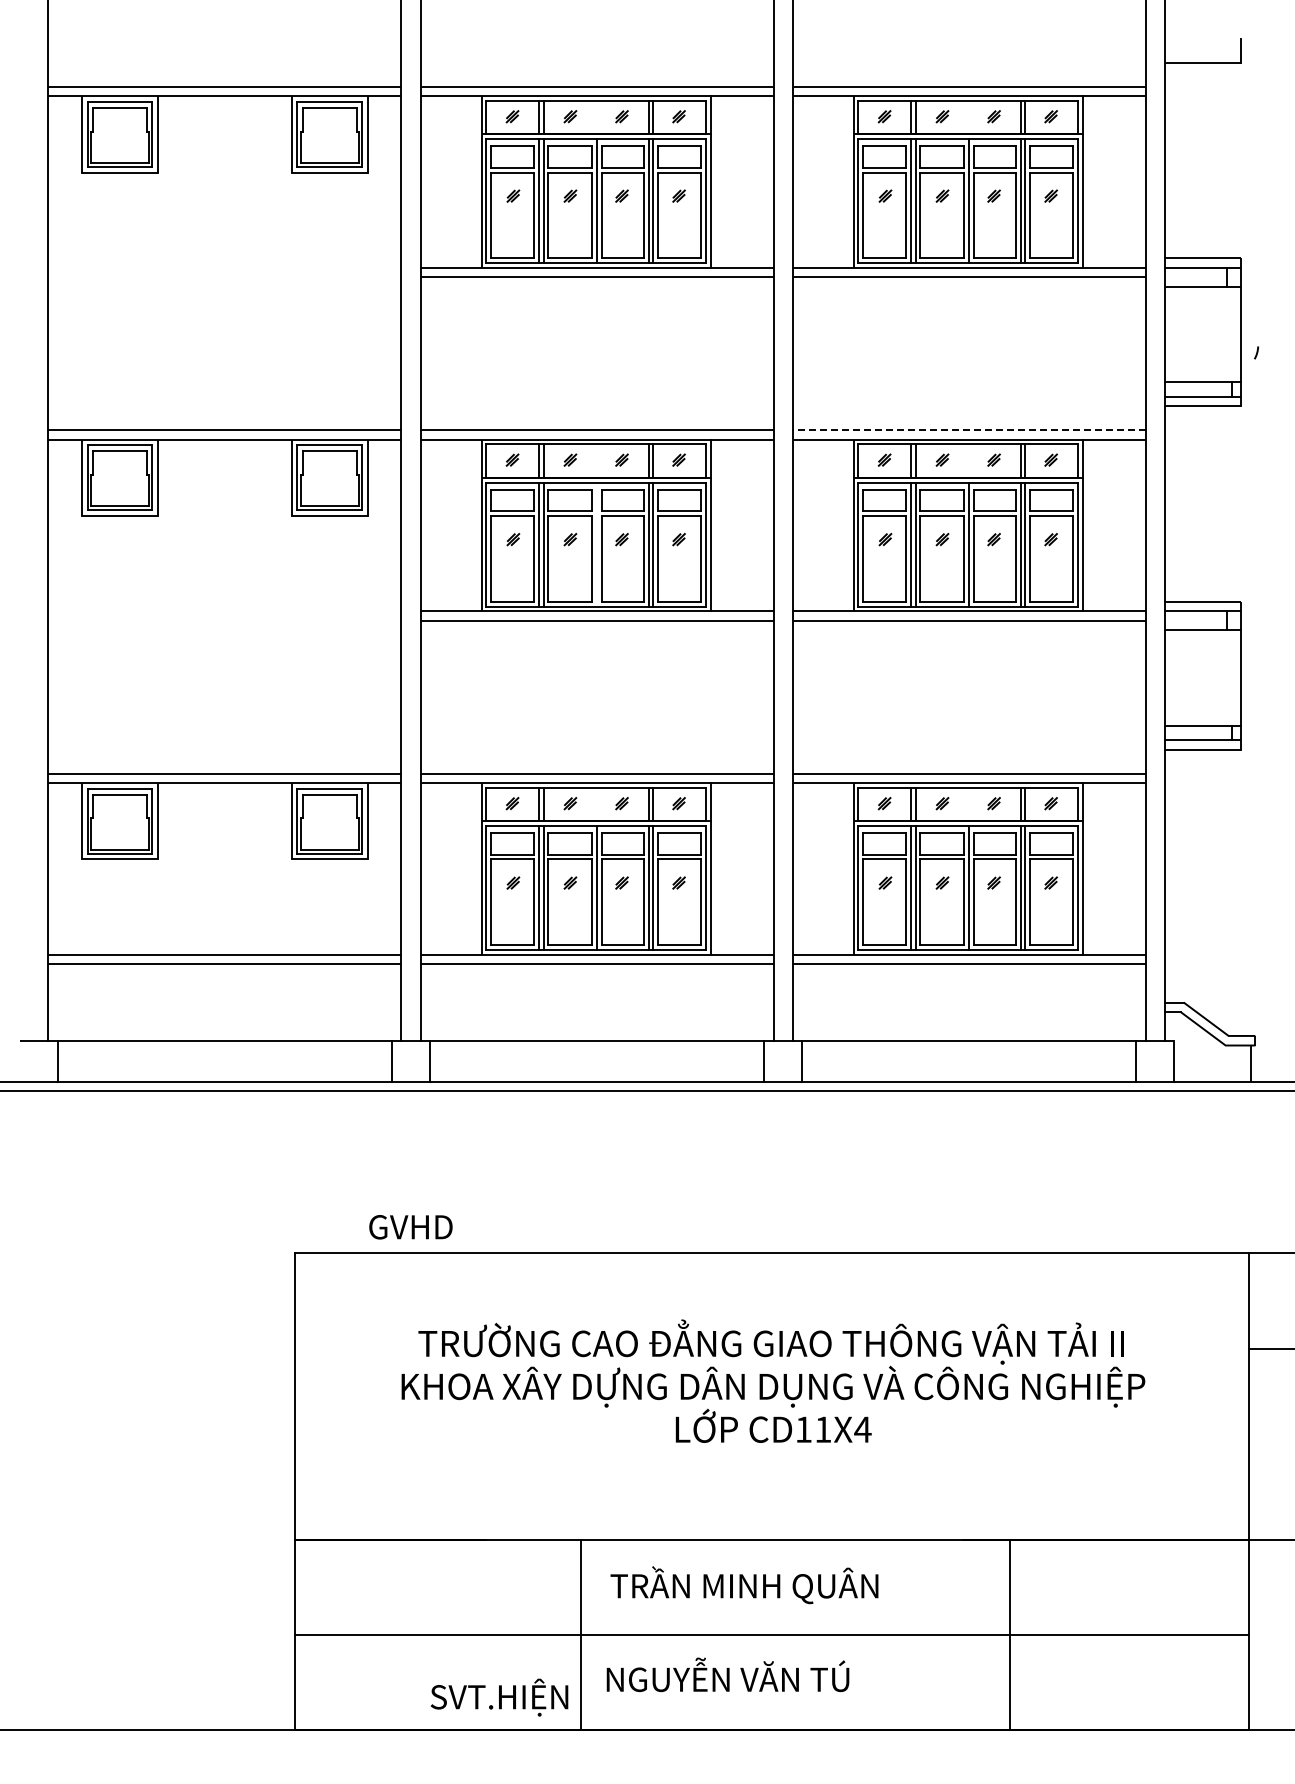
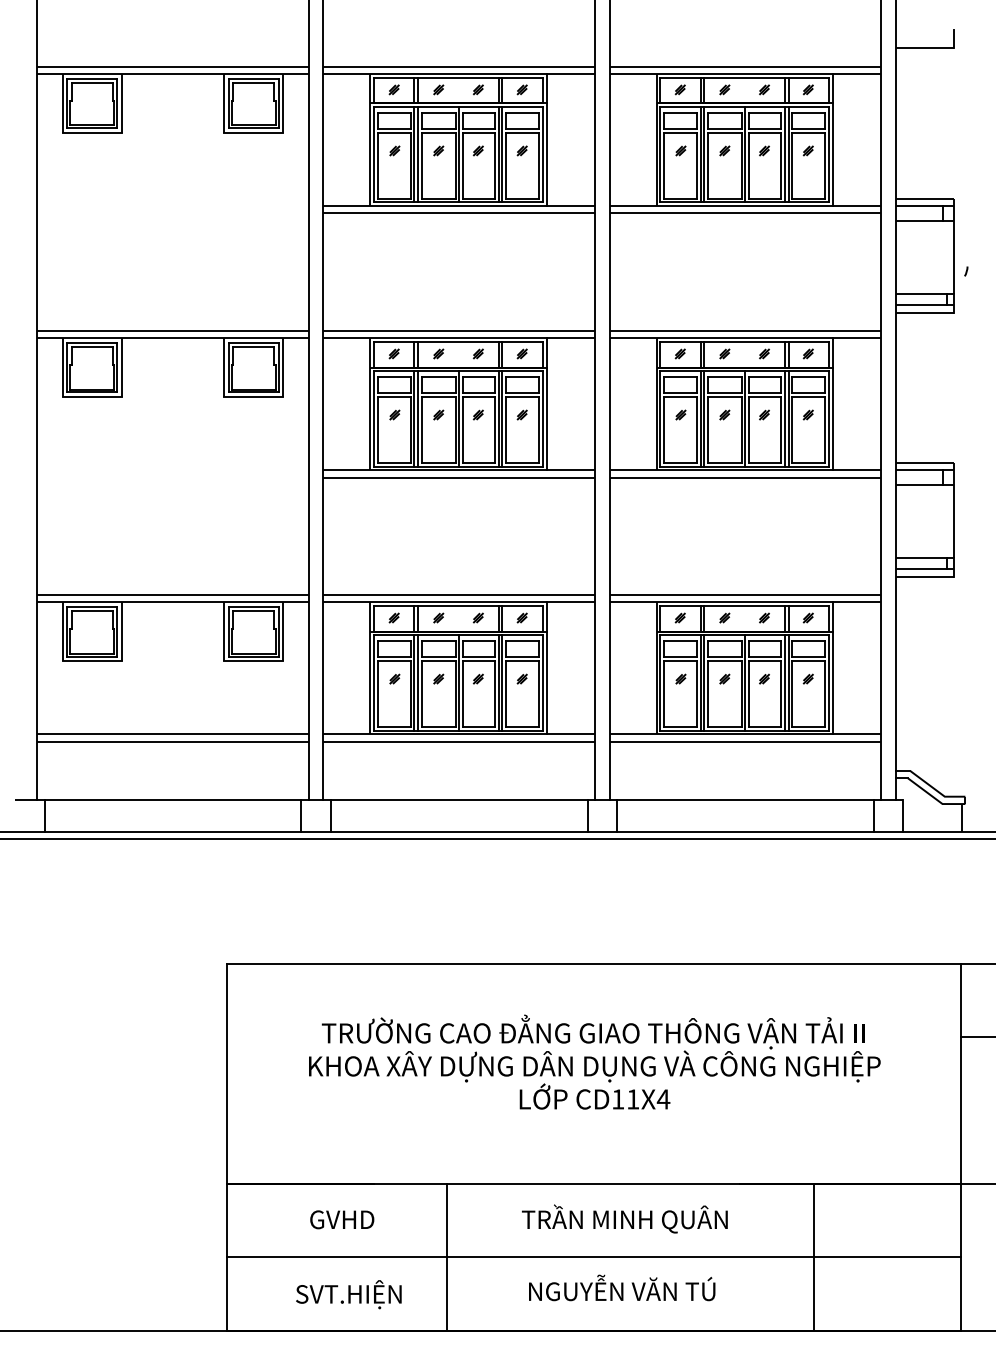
line: (969, 430) -> (745, 331), dashed -> solid
line: (597, 544) -> (459, 418), added
text: (410, 1227) -> (341, 1220), moved
text: (744, 1585) -> (624, 1219), moved
line: (1010, 1634) -> (814, 1256), moved
text: (727, 1674) -> (621, 1287), moved
text: (499, 1697) -> (348, 1294), moved

